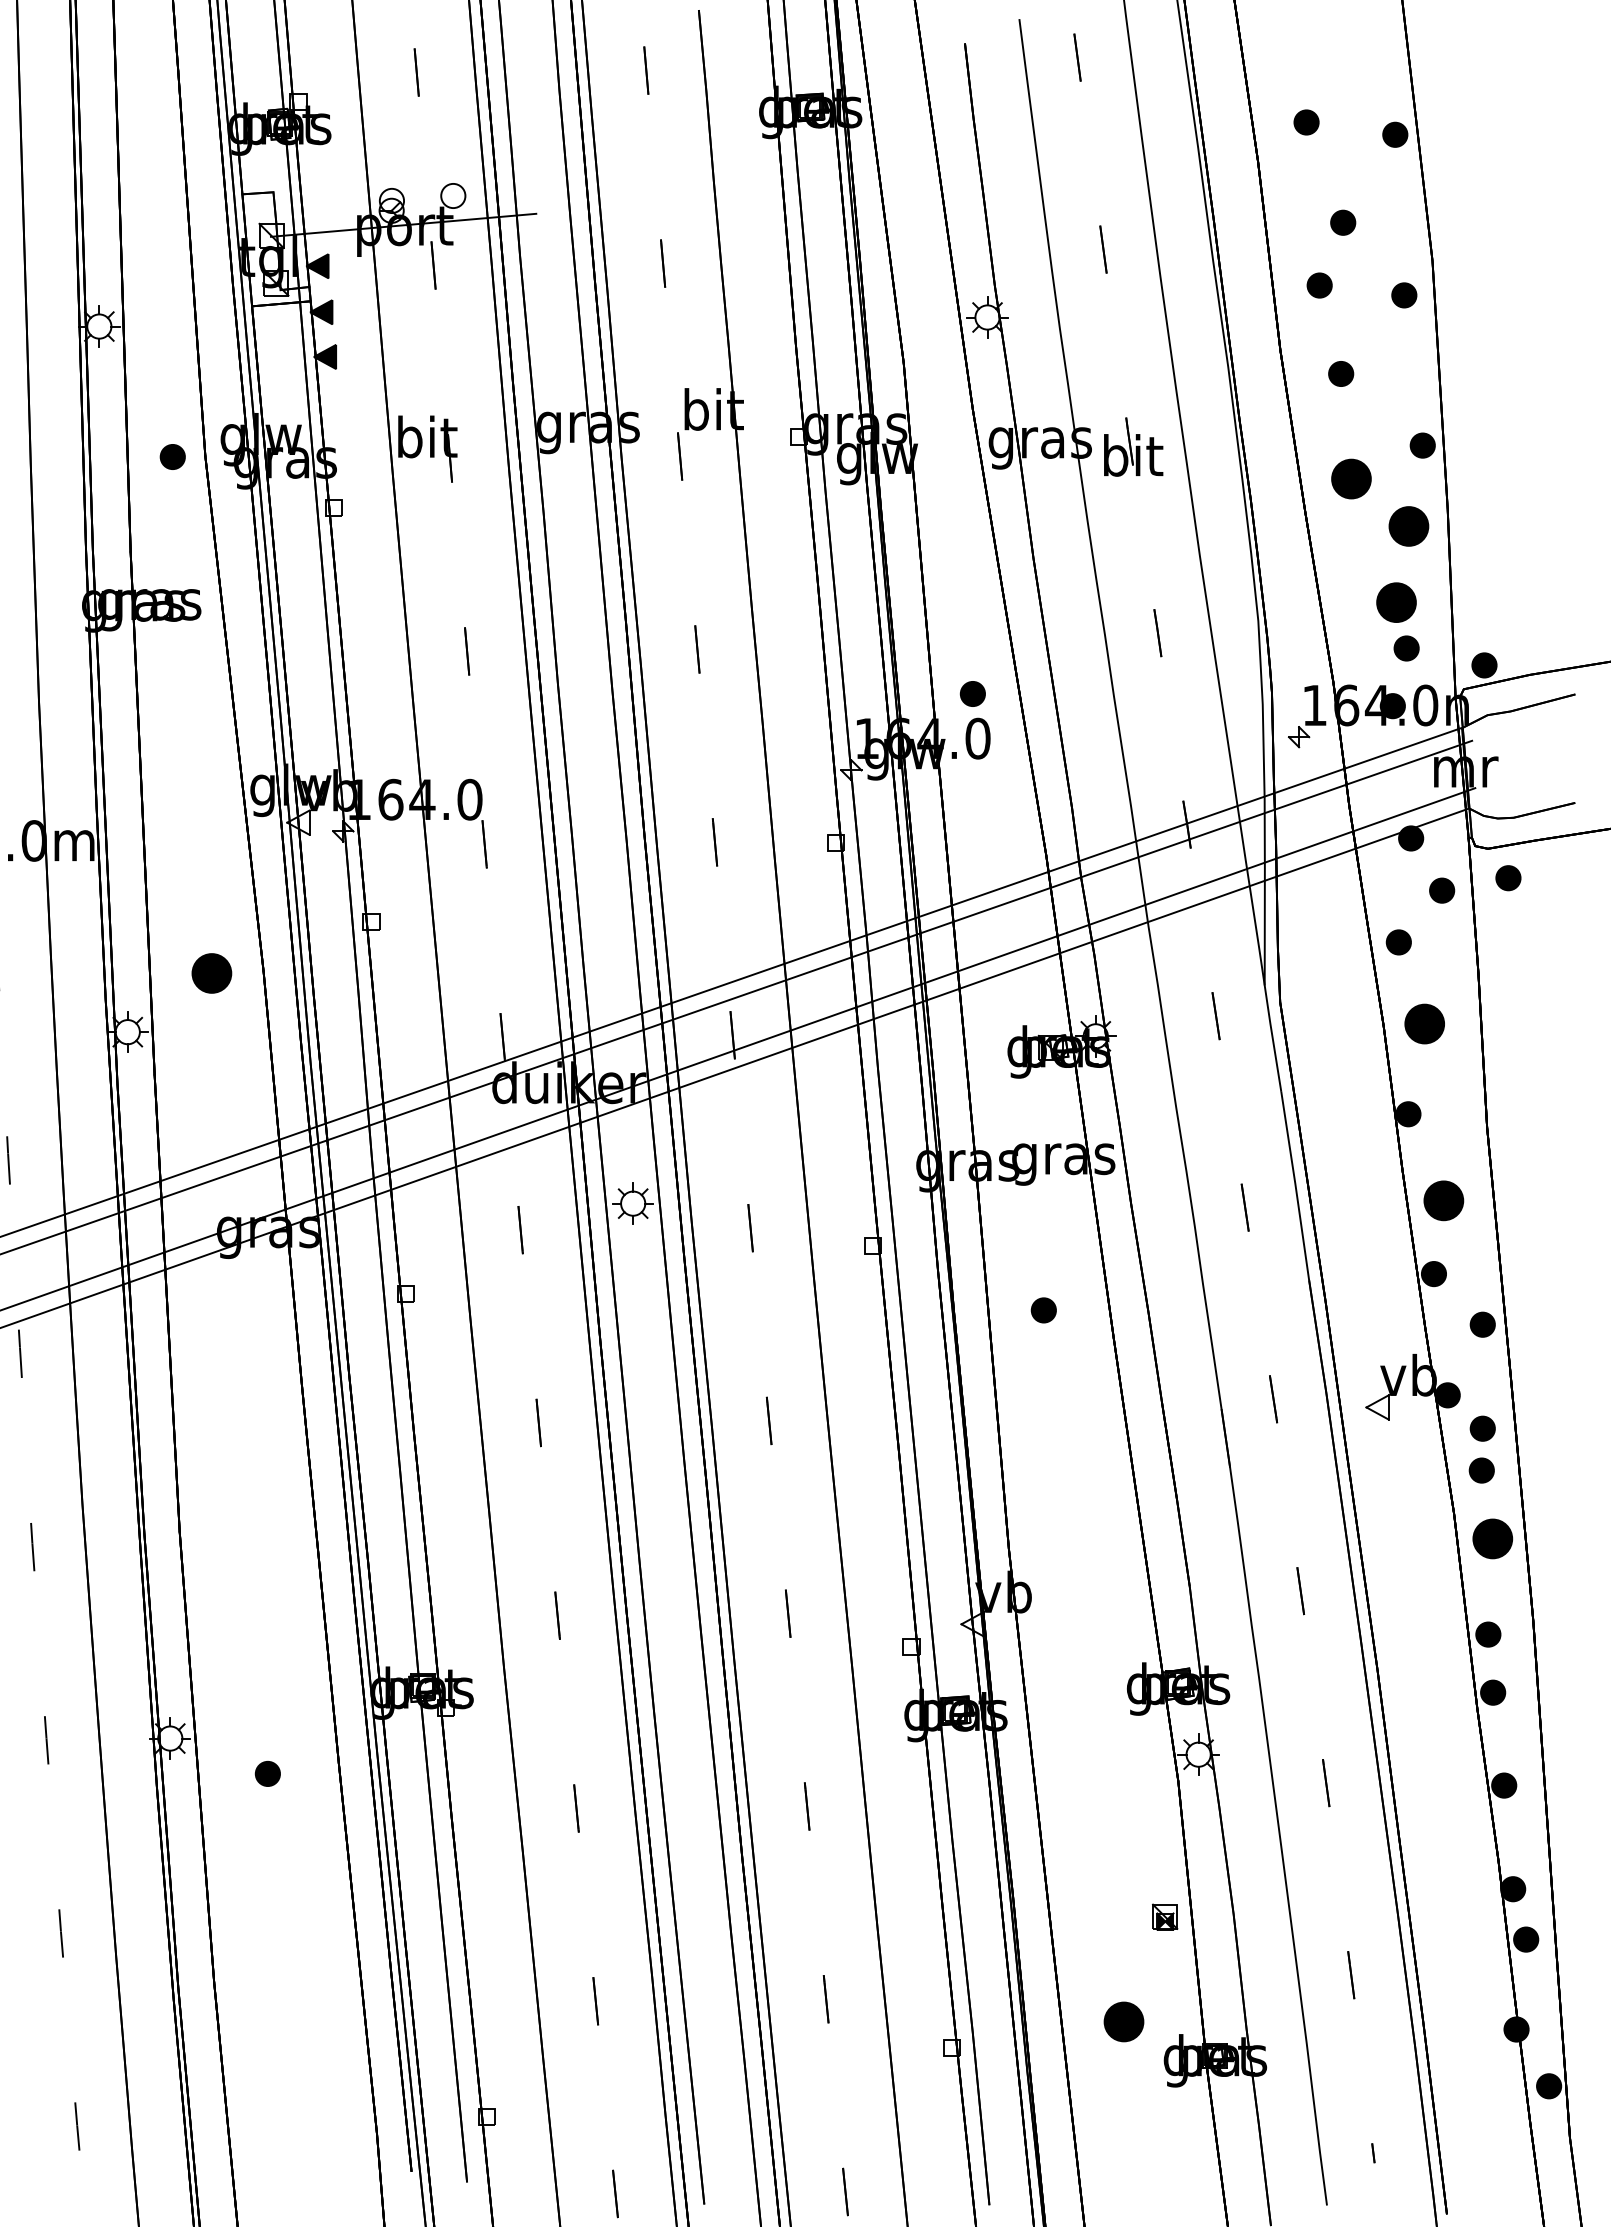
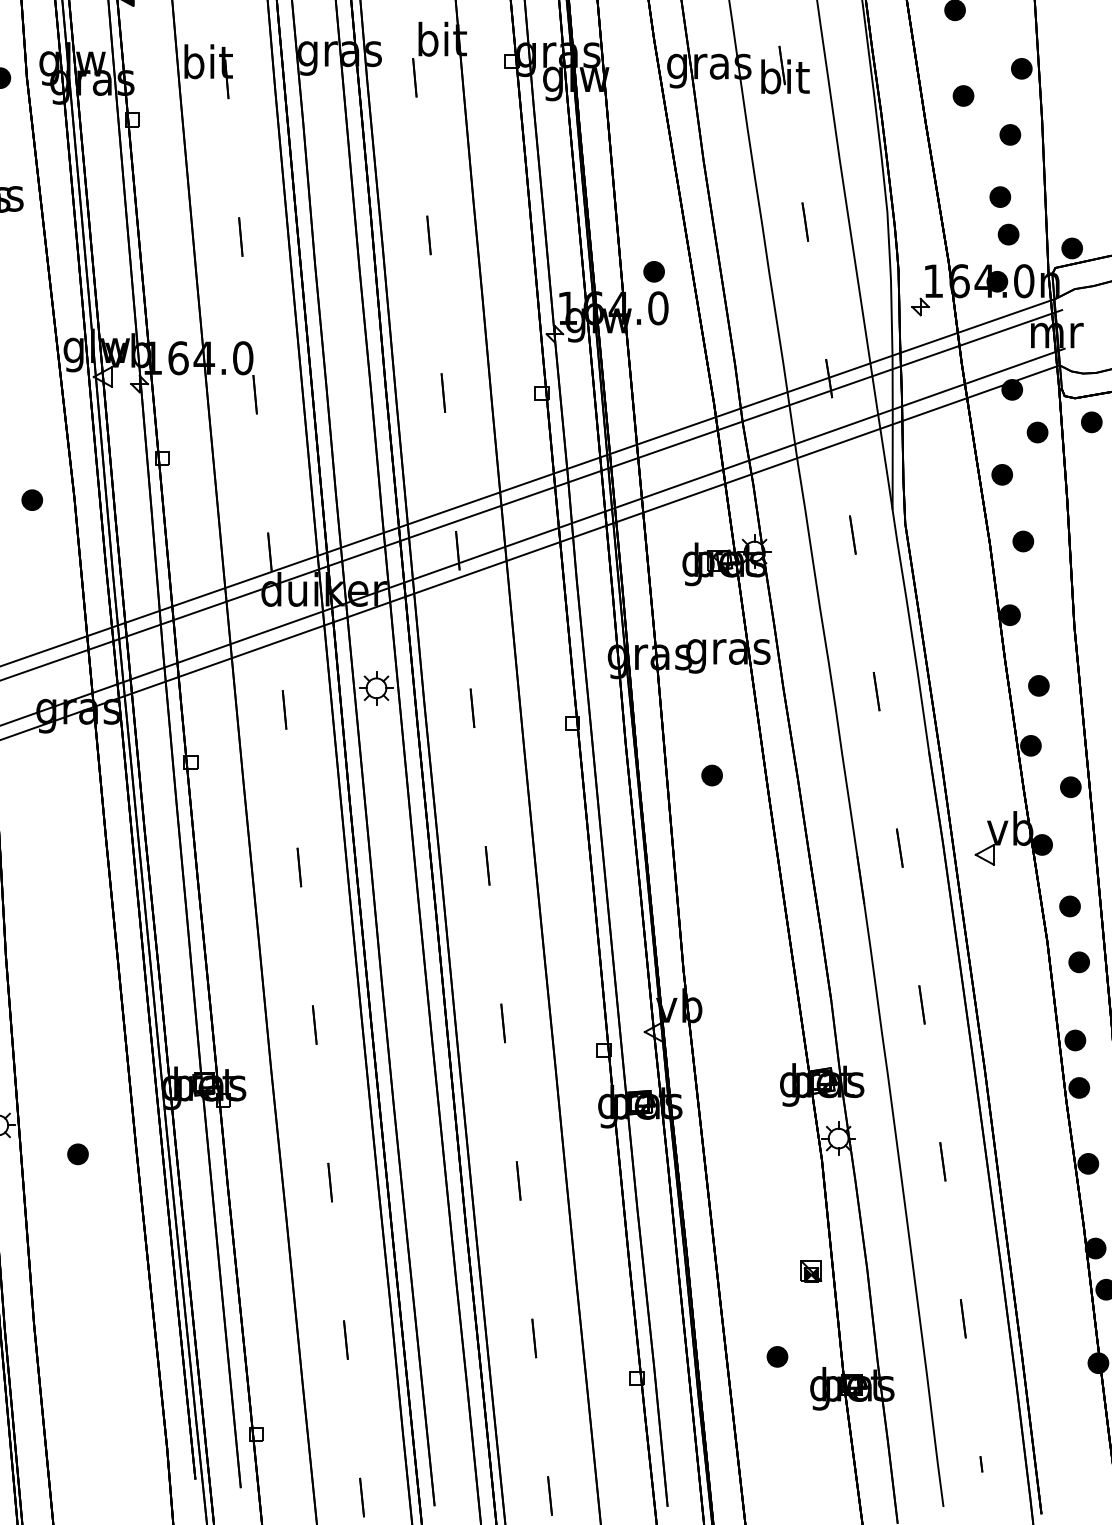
part: (1351, 478) -> (963, 95), size x0.62
part: (1408, 526) -> (1010, 134), size x0.62
part: (1396, 602) -> (1000, 197), size x0.62
part: (211, 973) -> (31, 500), size x0.62
part: (1424, 1023) -> (1023, 541), size x0.62
part: (1443, 1200) -> (1038, 685), size x0.62
part: (1482, 1428) -> (1070, 872), removed
part: (1493, 1538) -> (1079, 961), size x0.62
part: (1123, 2021) -> (777, 1356), size x0.62

